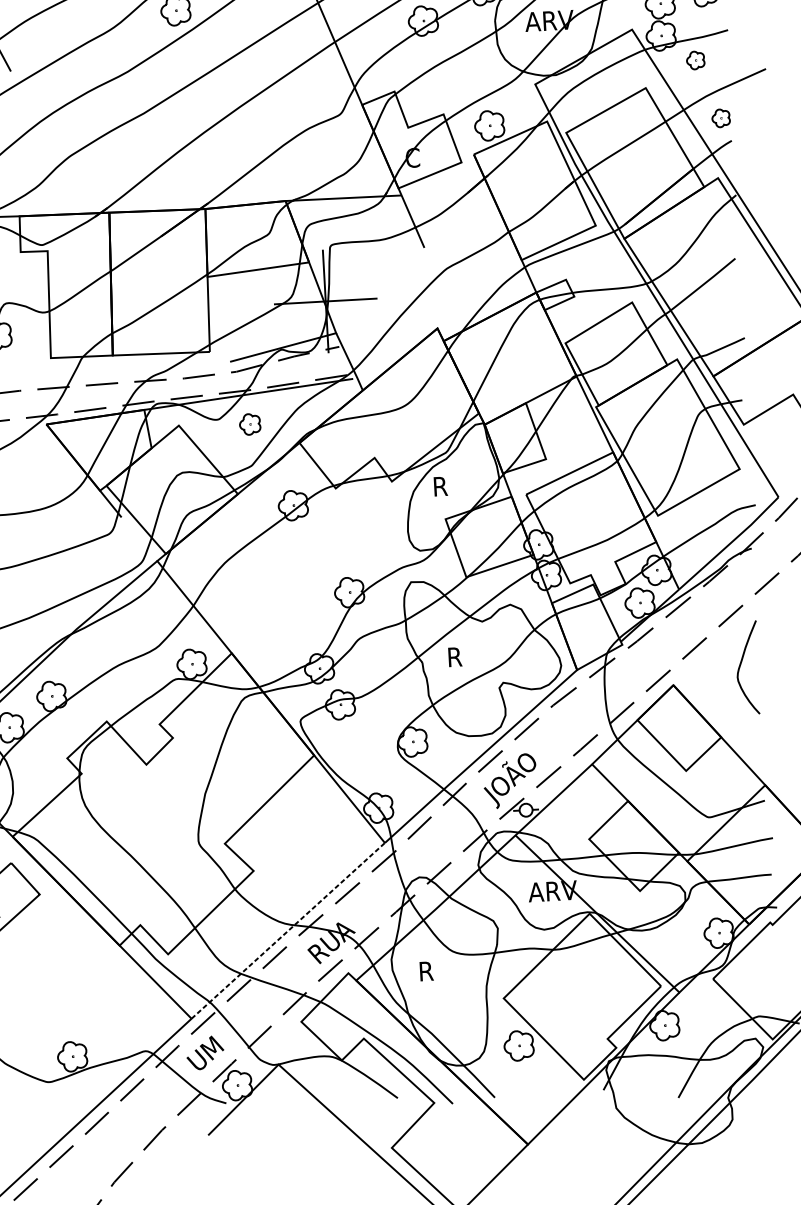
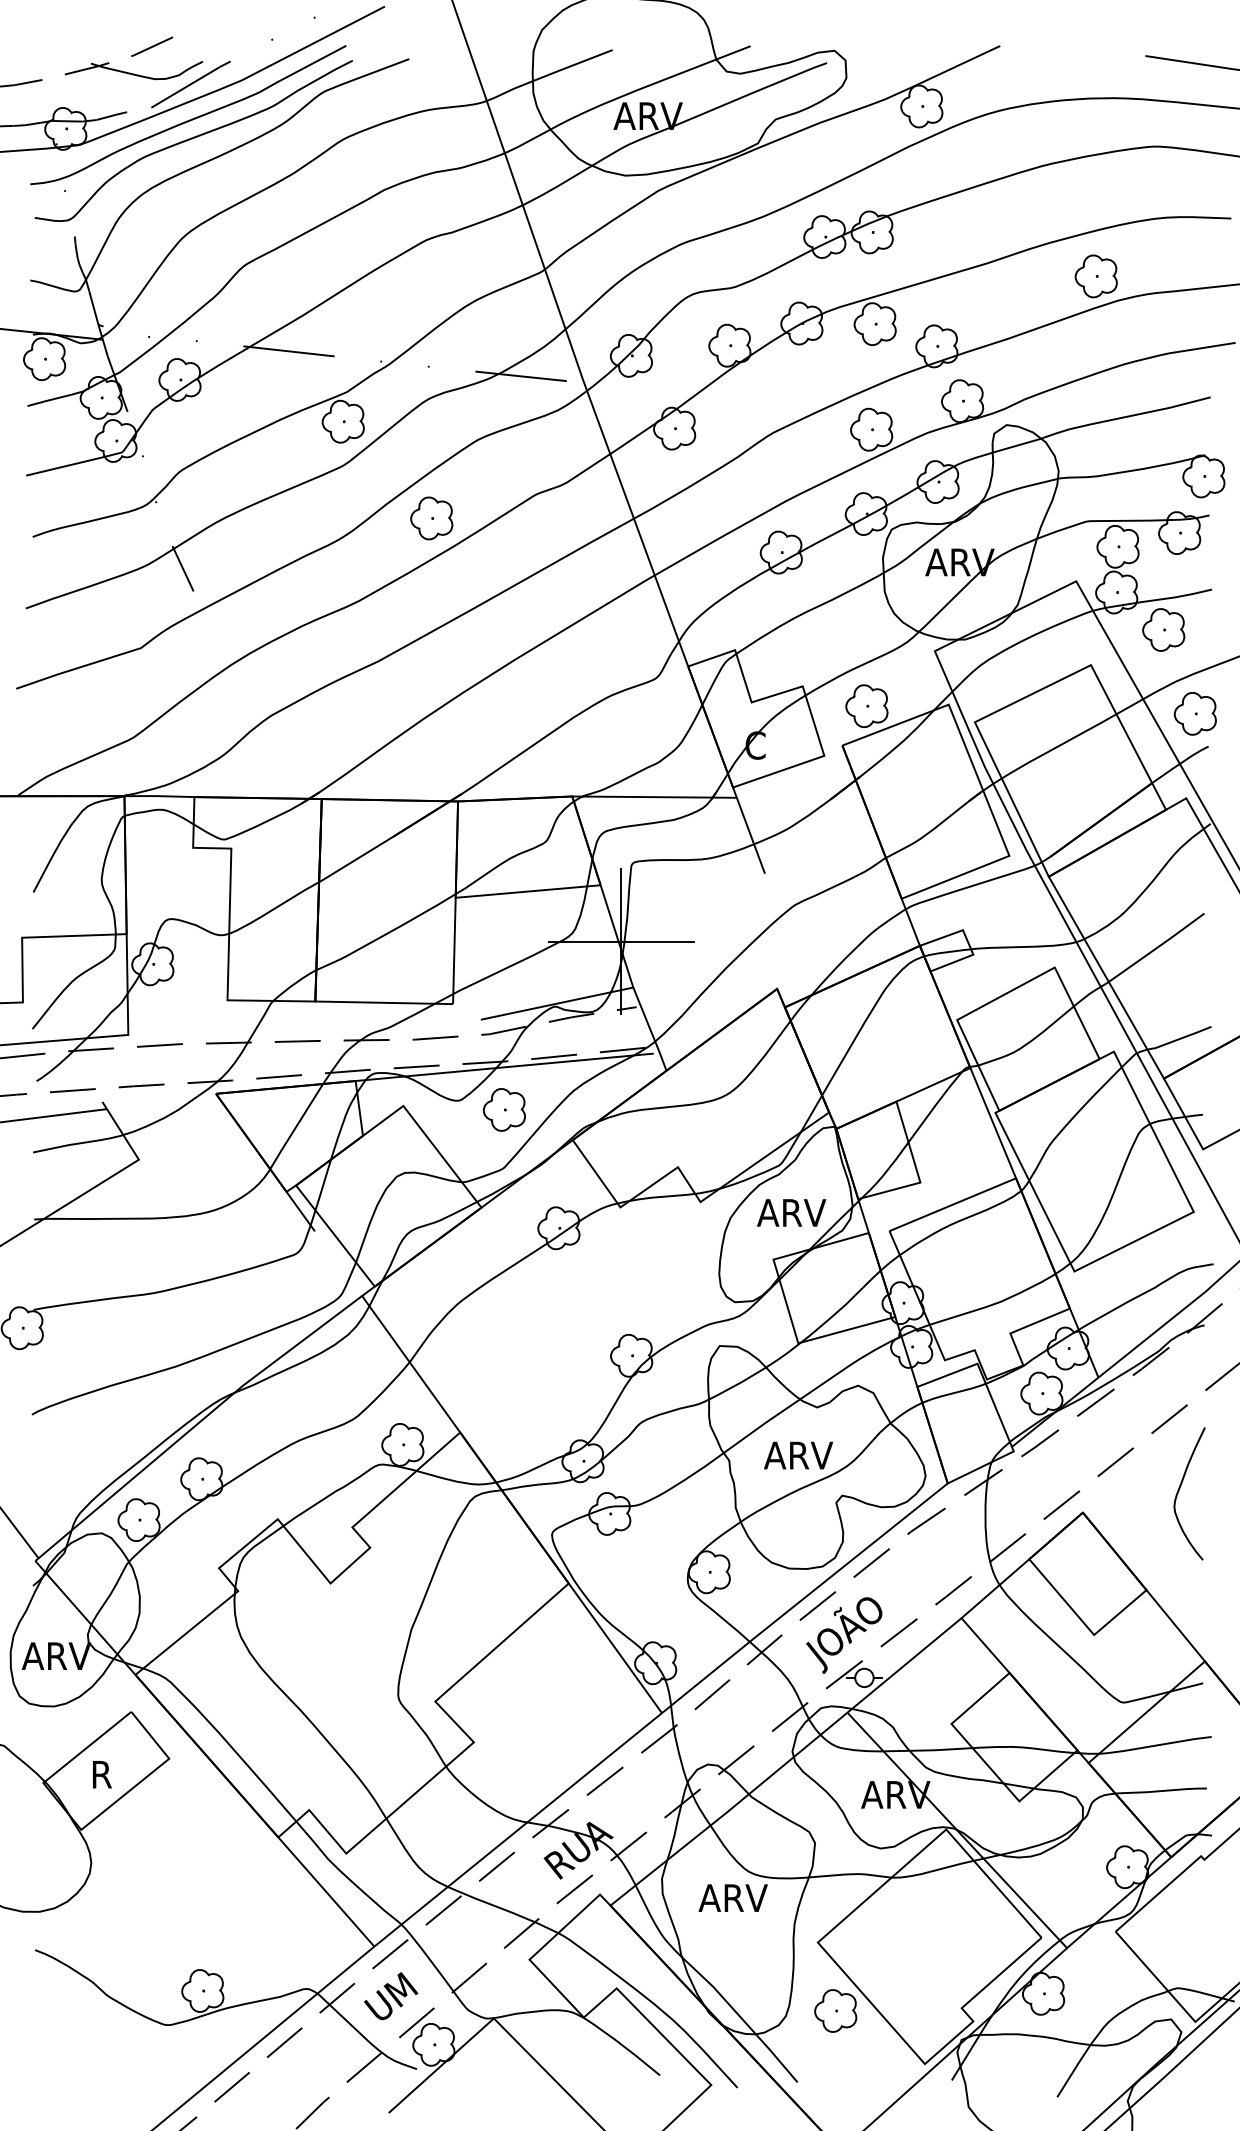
part: (695, 60) -> (1163, 629), size x1.67
part: (720, 118) -> (1194, 713), size x1.67
part: (249, 424) -> (503, 1109), size x1.43
text: (456, 485) -> (791, 1212), R -> ARV
text: (470, 656) -> (798, 1455), R -> ARV
line: (288, 930) -> (518, 1829), dashed -> solid
text: (441, 970) -> (732, 1897), R -> ARV

